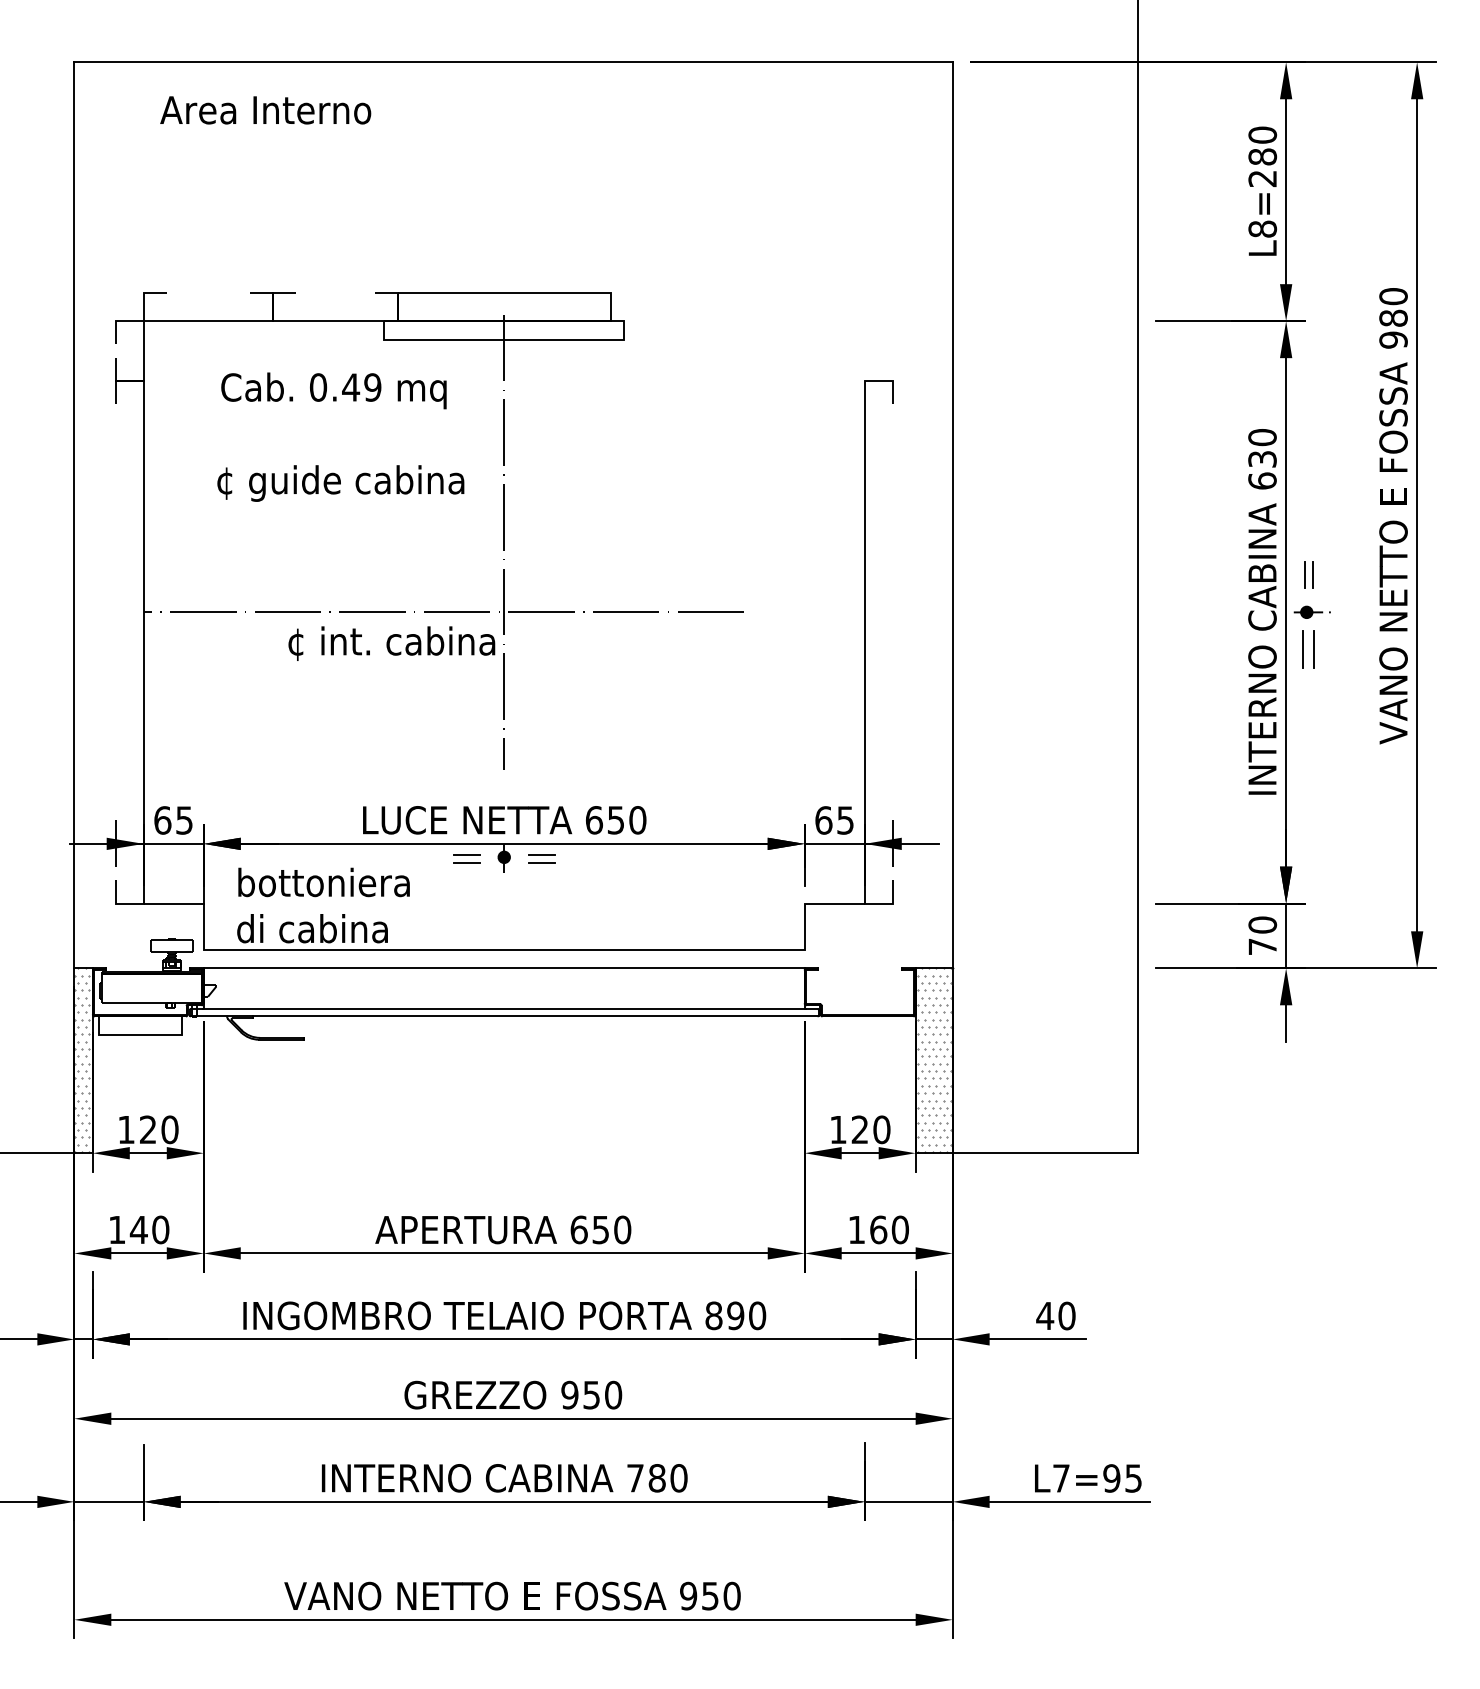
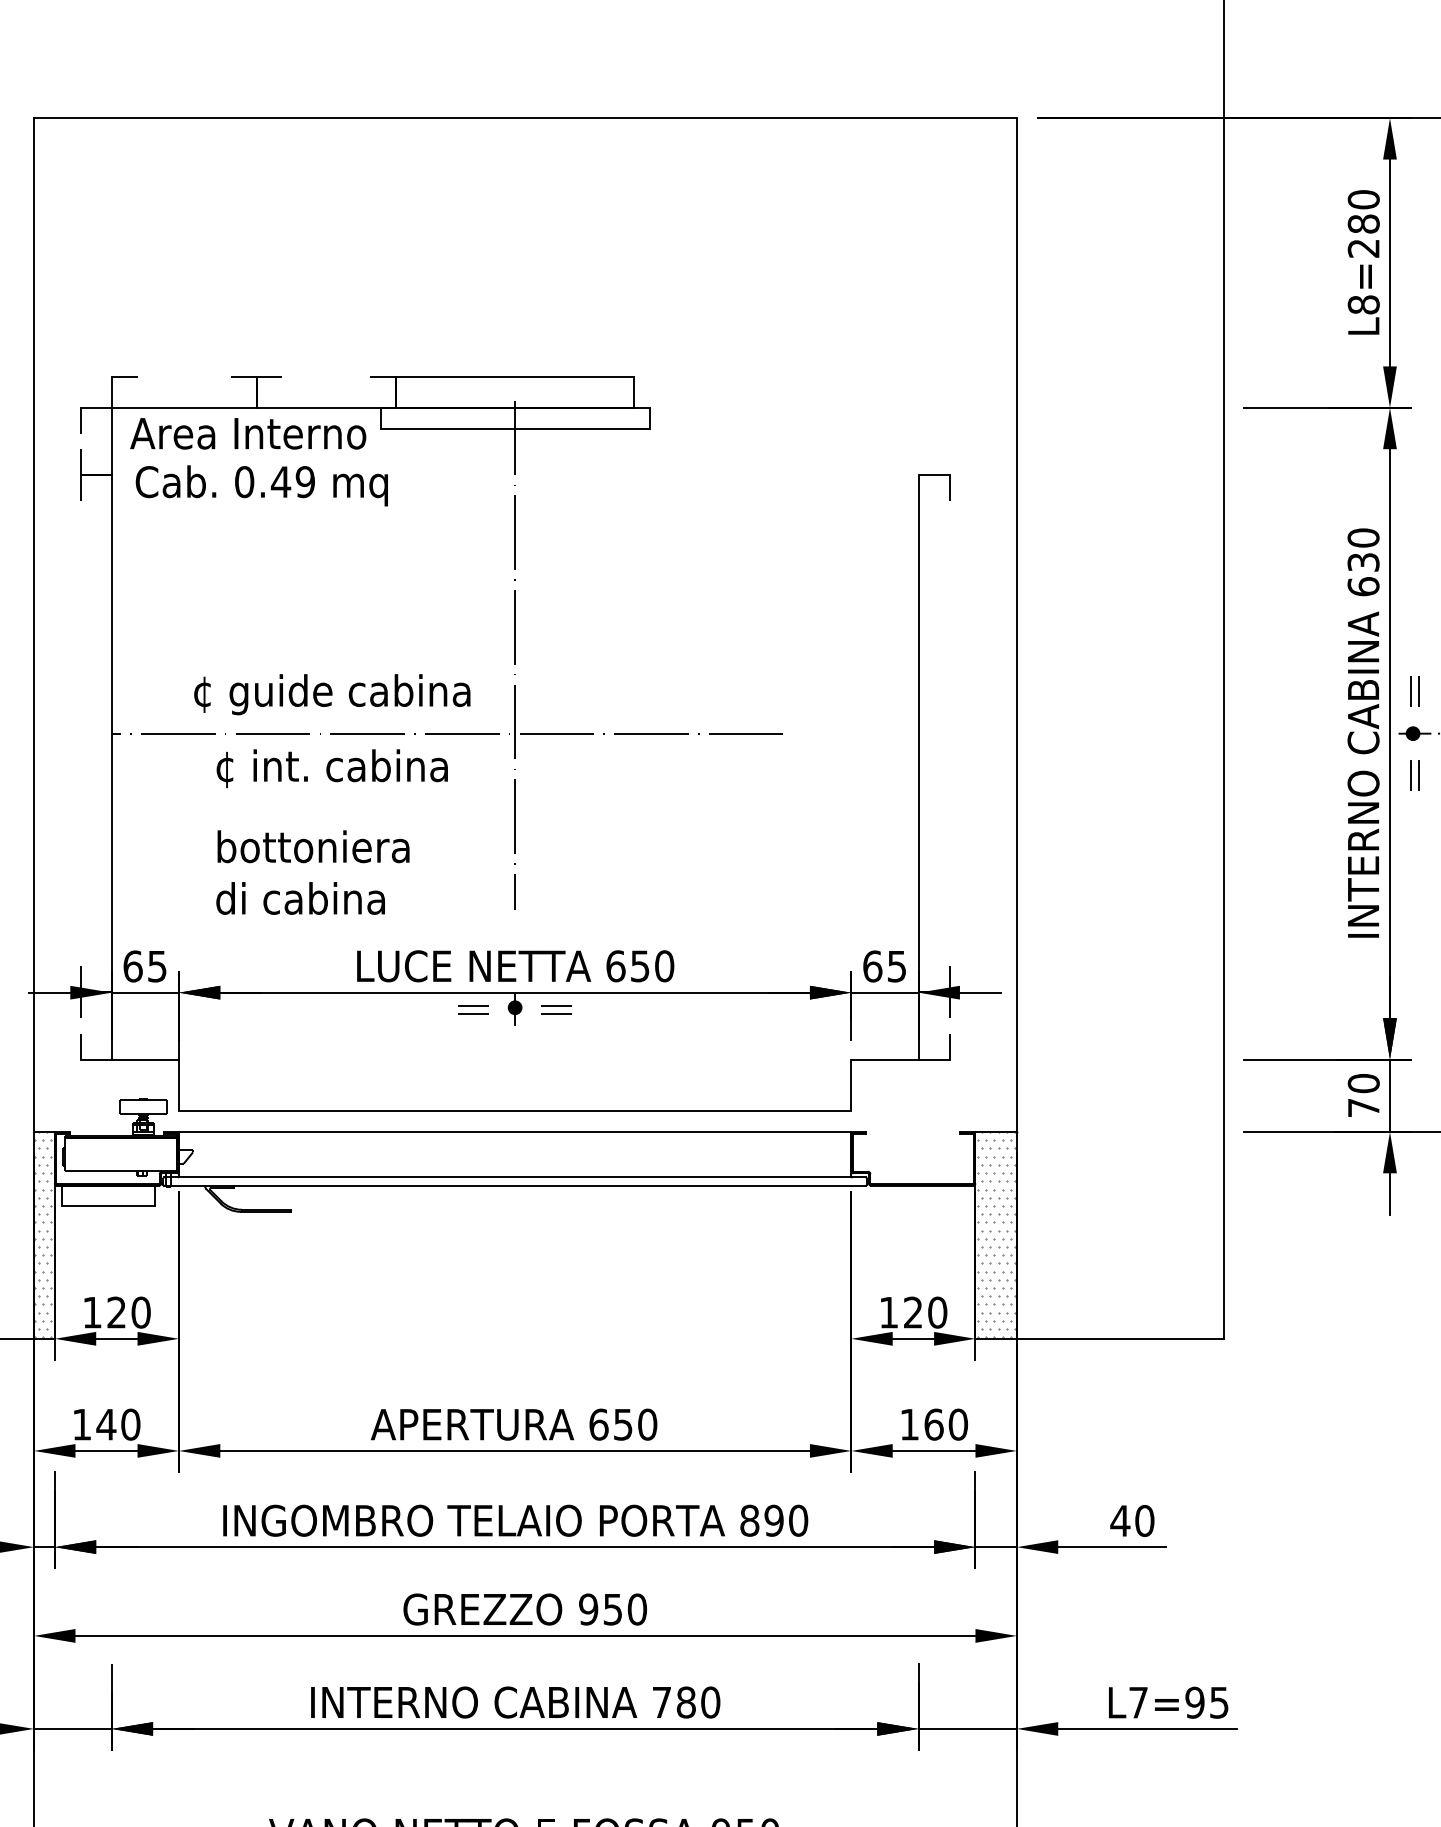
text: (265, 110) -> (247, 433), moved
text: (333, 390) -> (261, 485), moved
text: (340, 483) -> (331, 694), moved
text: (391, 643) -> (331, 768), moved
part: (1308, 649) -> (1415, 775), size x0.71
text: (323, 905) -> (312, 872), moved

